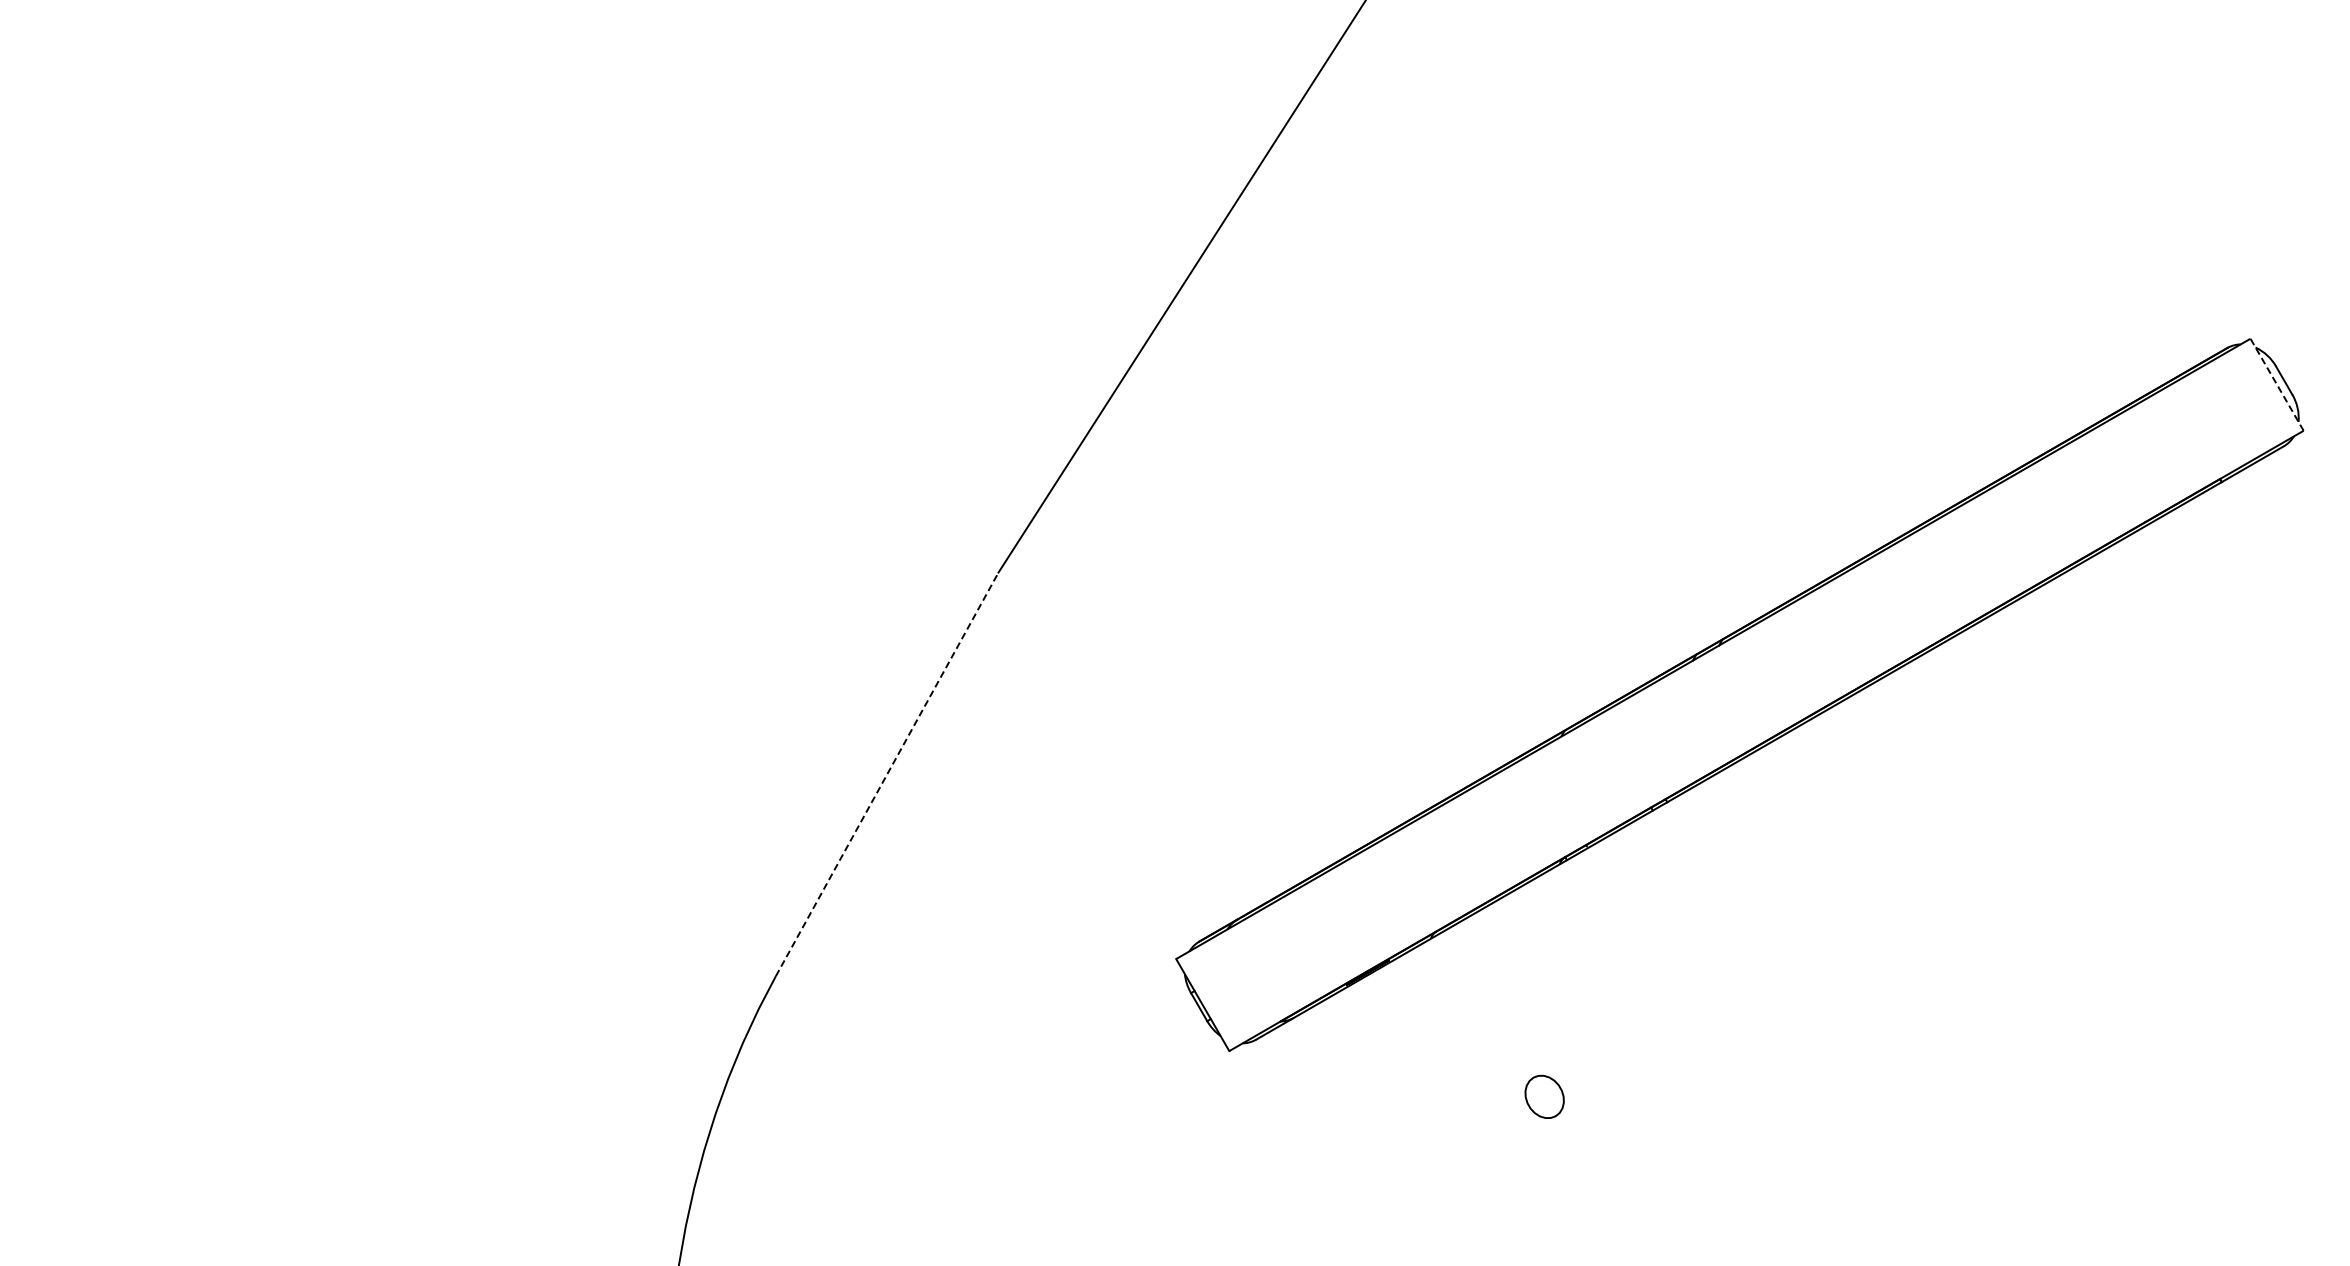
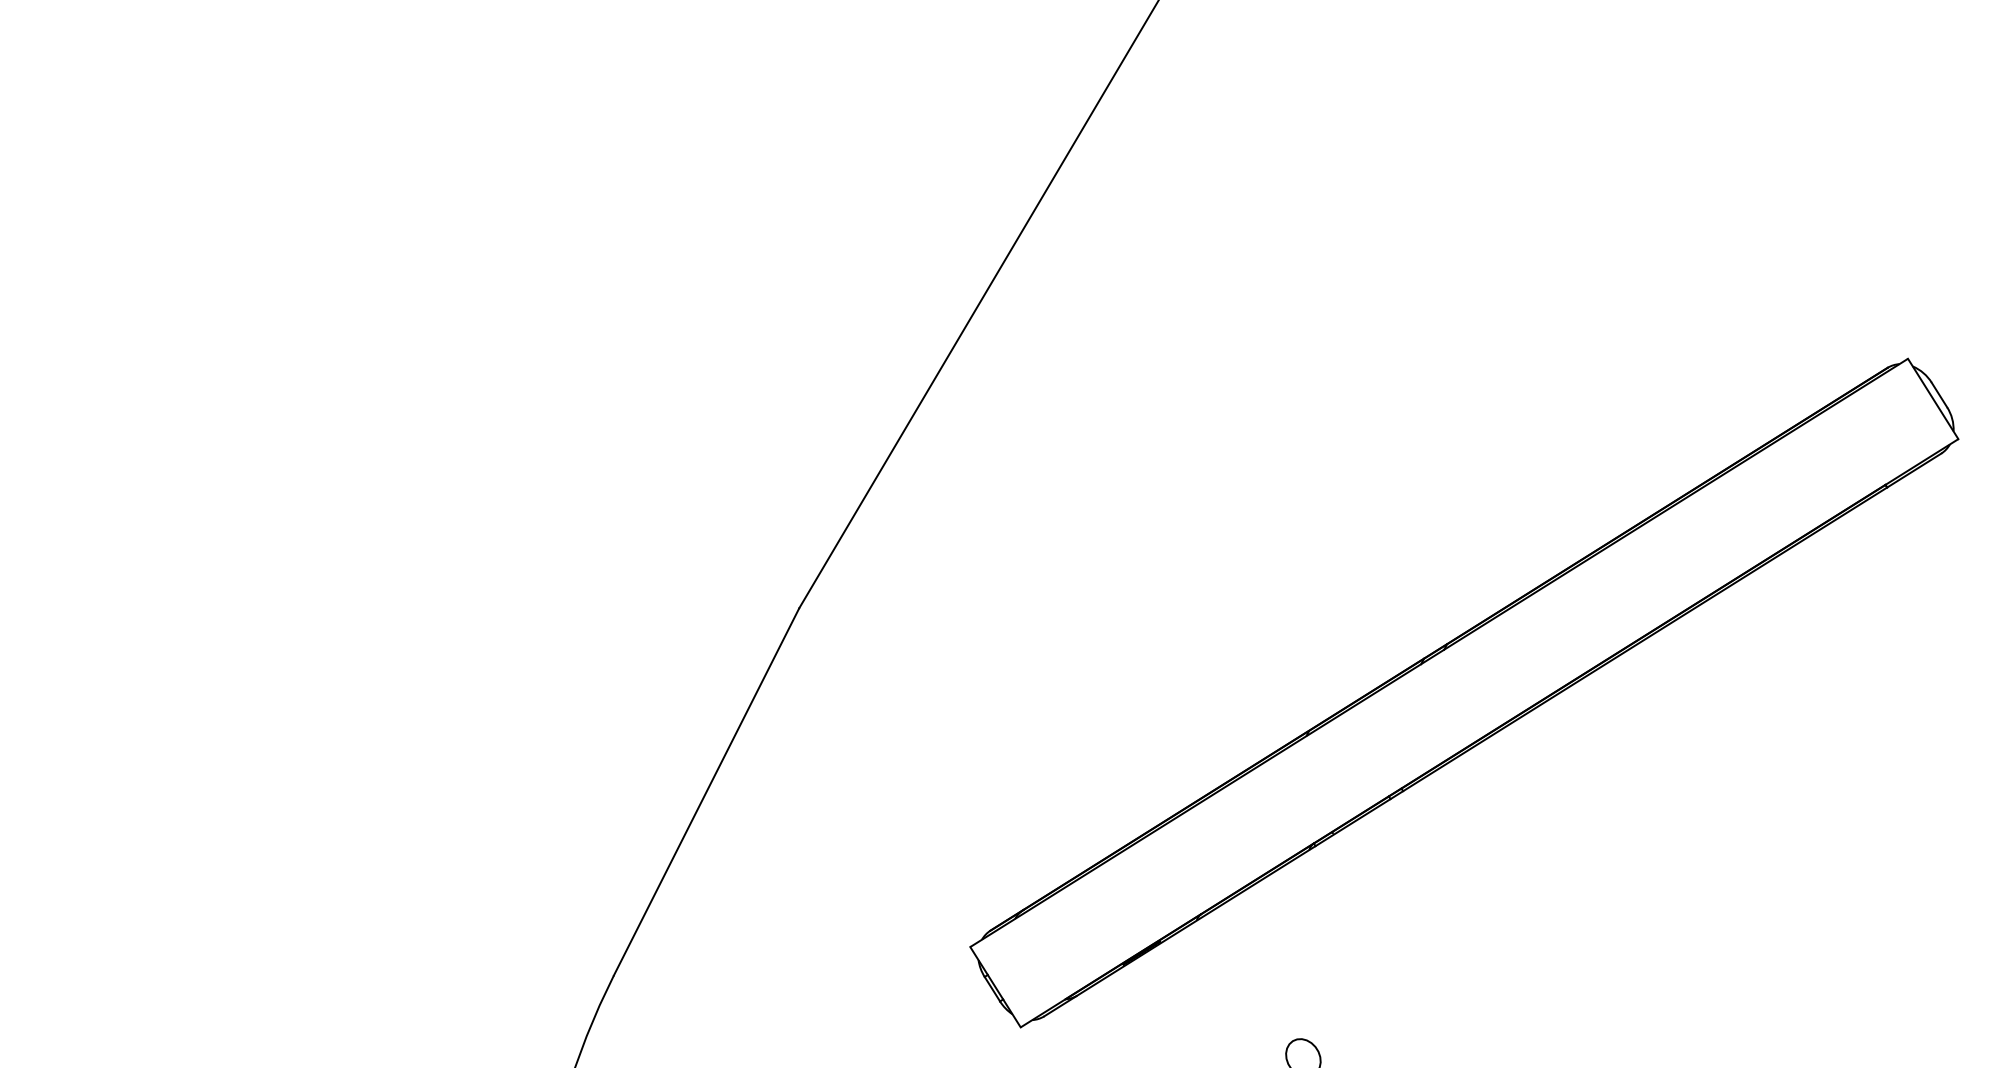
line: (2276, 384) -> (1932, 398), dashed -> solid
line: (887, 774) -> (706, 791), dashed -> solid

